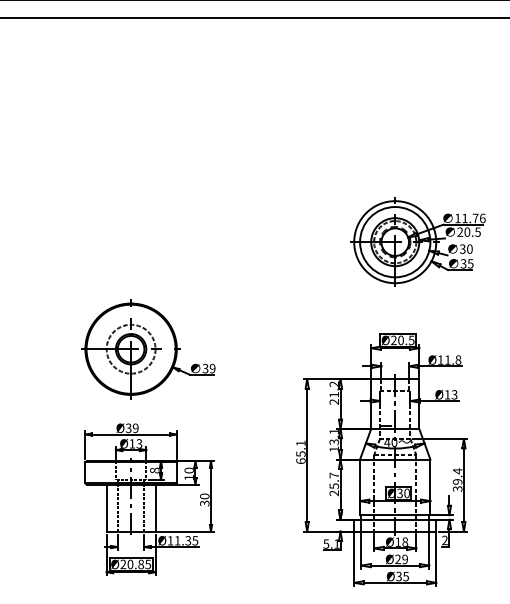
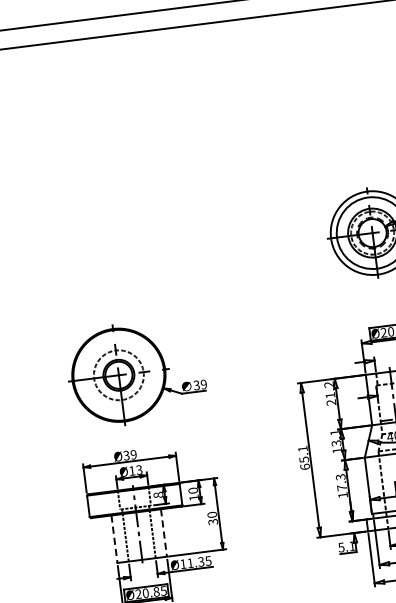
text: (334, 484) -> (342, 486), 25.7 -> 17.3
line: (106, 508) -> (114, 539), solid -> dashed
line: (155, 508) -> (163, 533), solid -> dashed

